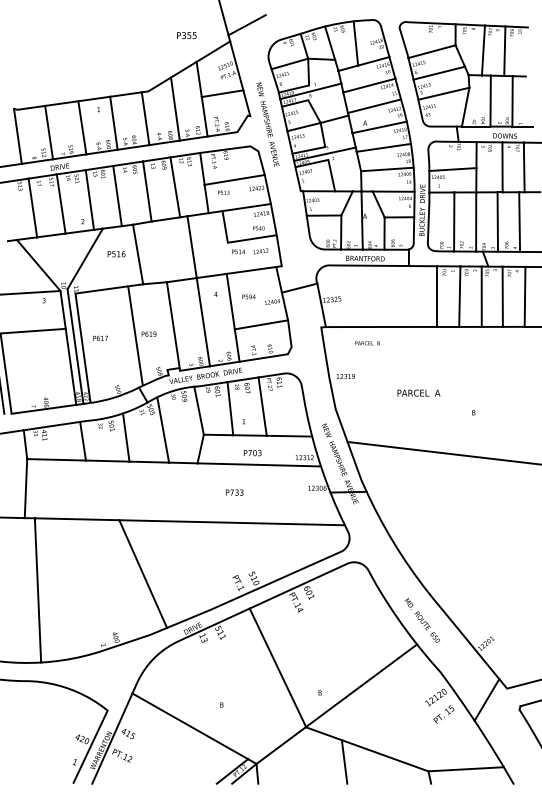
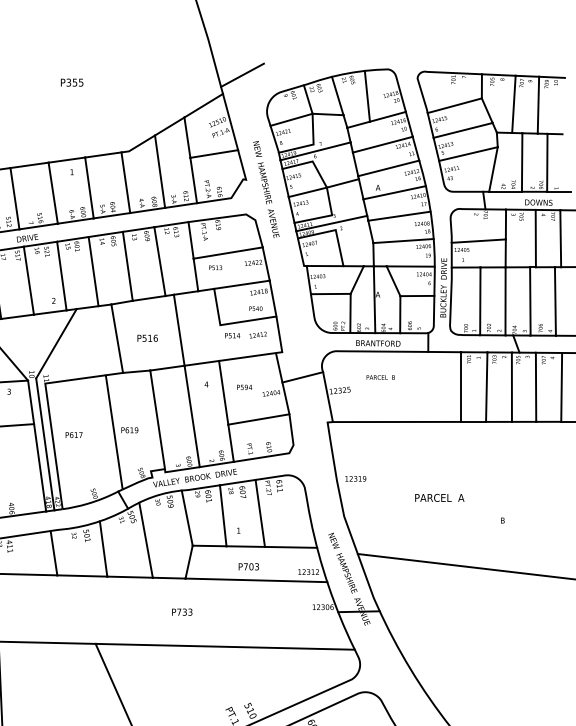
text: (186, 35) -> (71, 82), moved
text: (116, 254) -> (147, 338), moved
text: (367, 343) -> (380, 377), moved
text: (234, 492) -> (181, 612), moved

